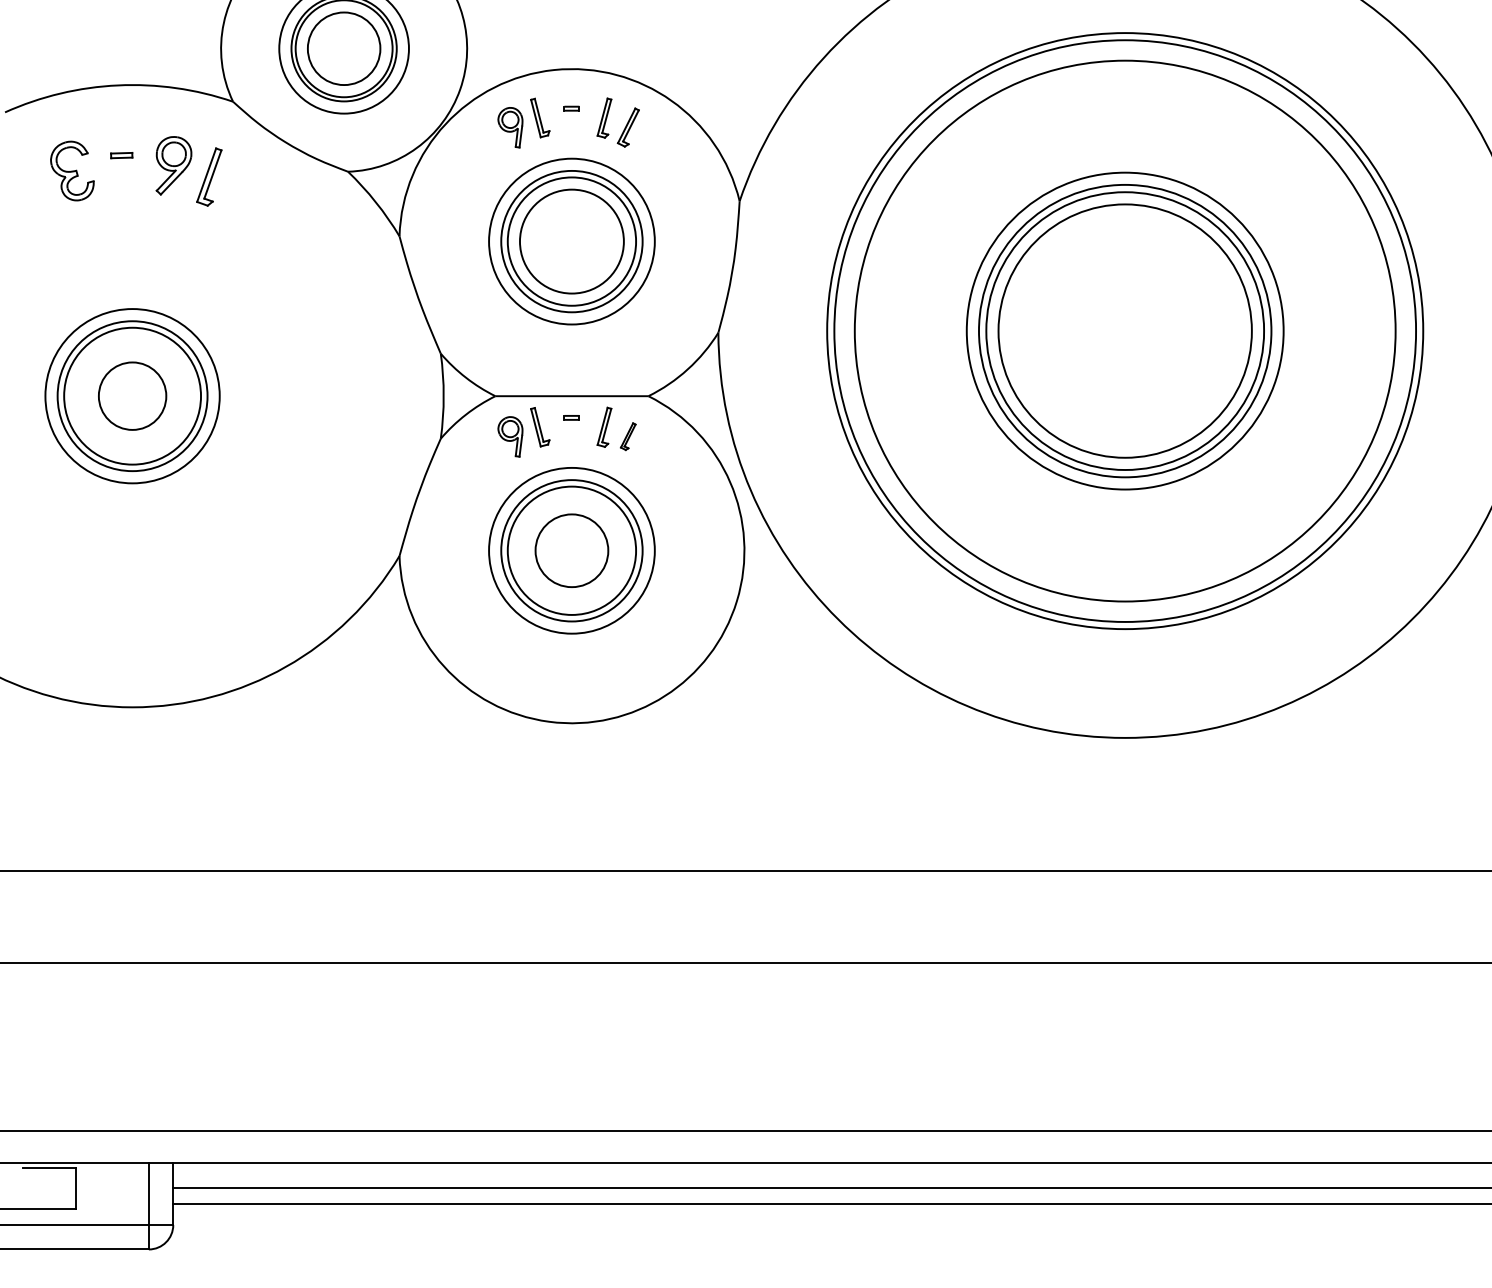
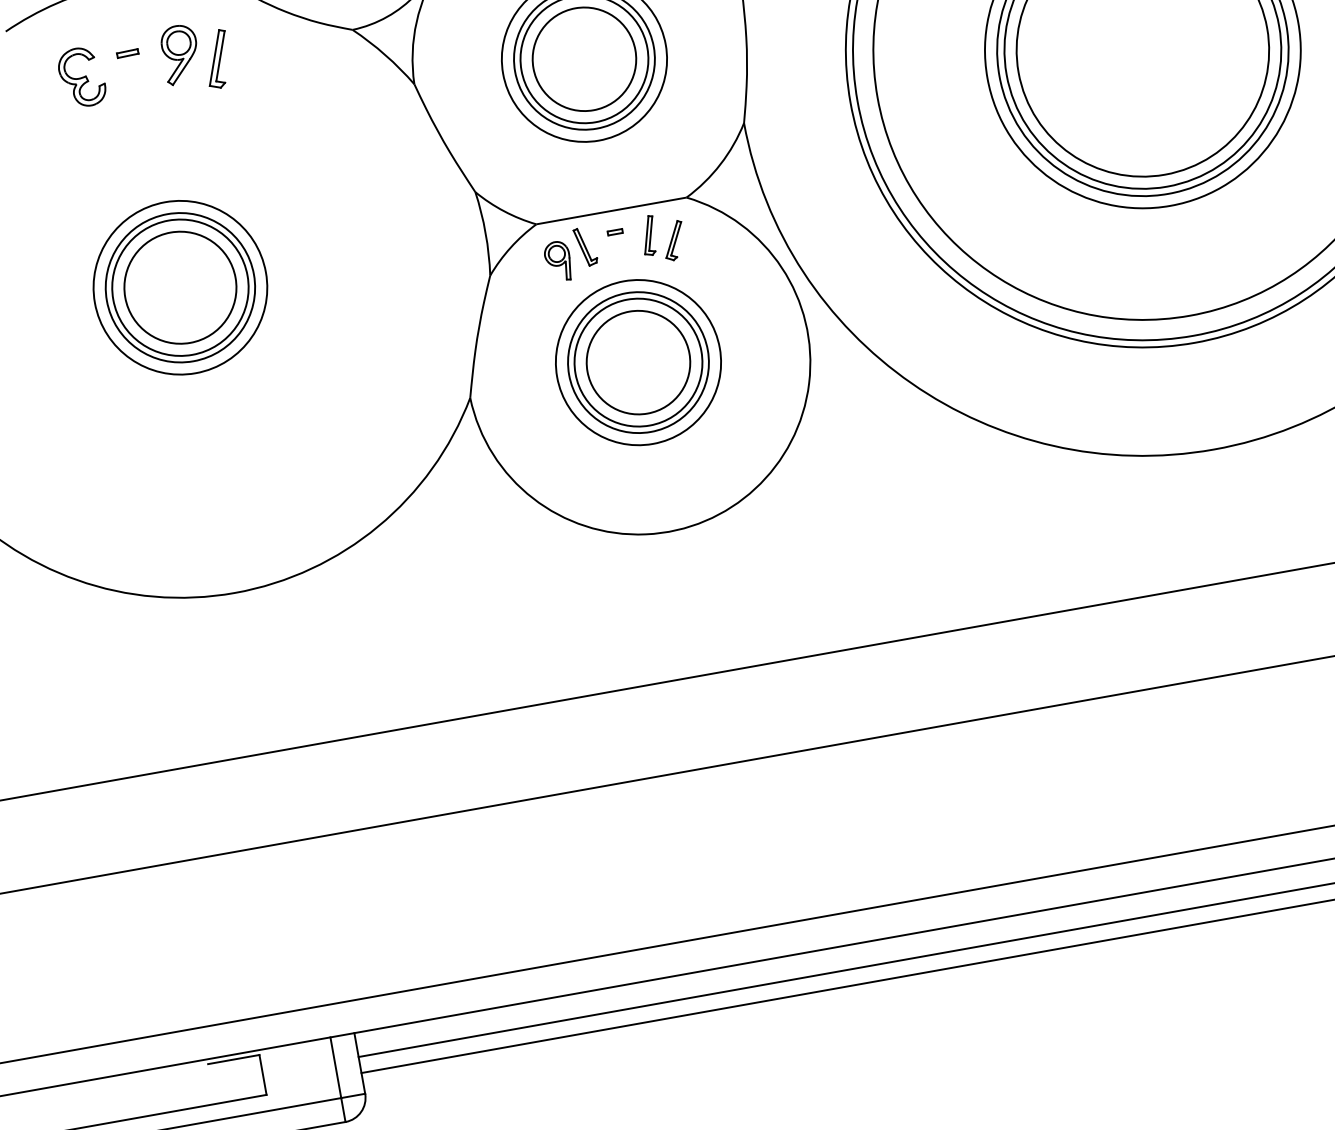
circle: (132, 395) -> (180, 287), size x1.67
part: (627, 436) -> (673, 240), size x1.43
circle: (571, 550) -> (638, 362), size x1.43

